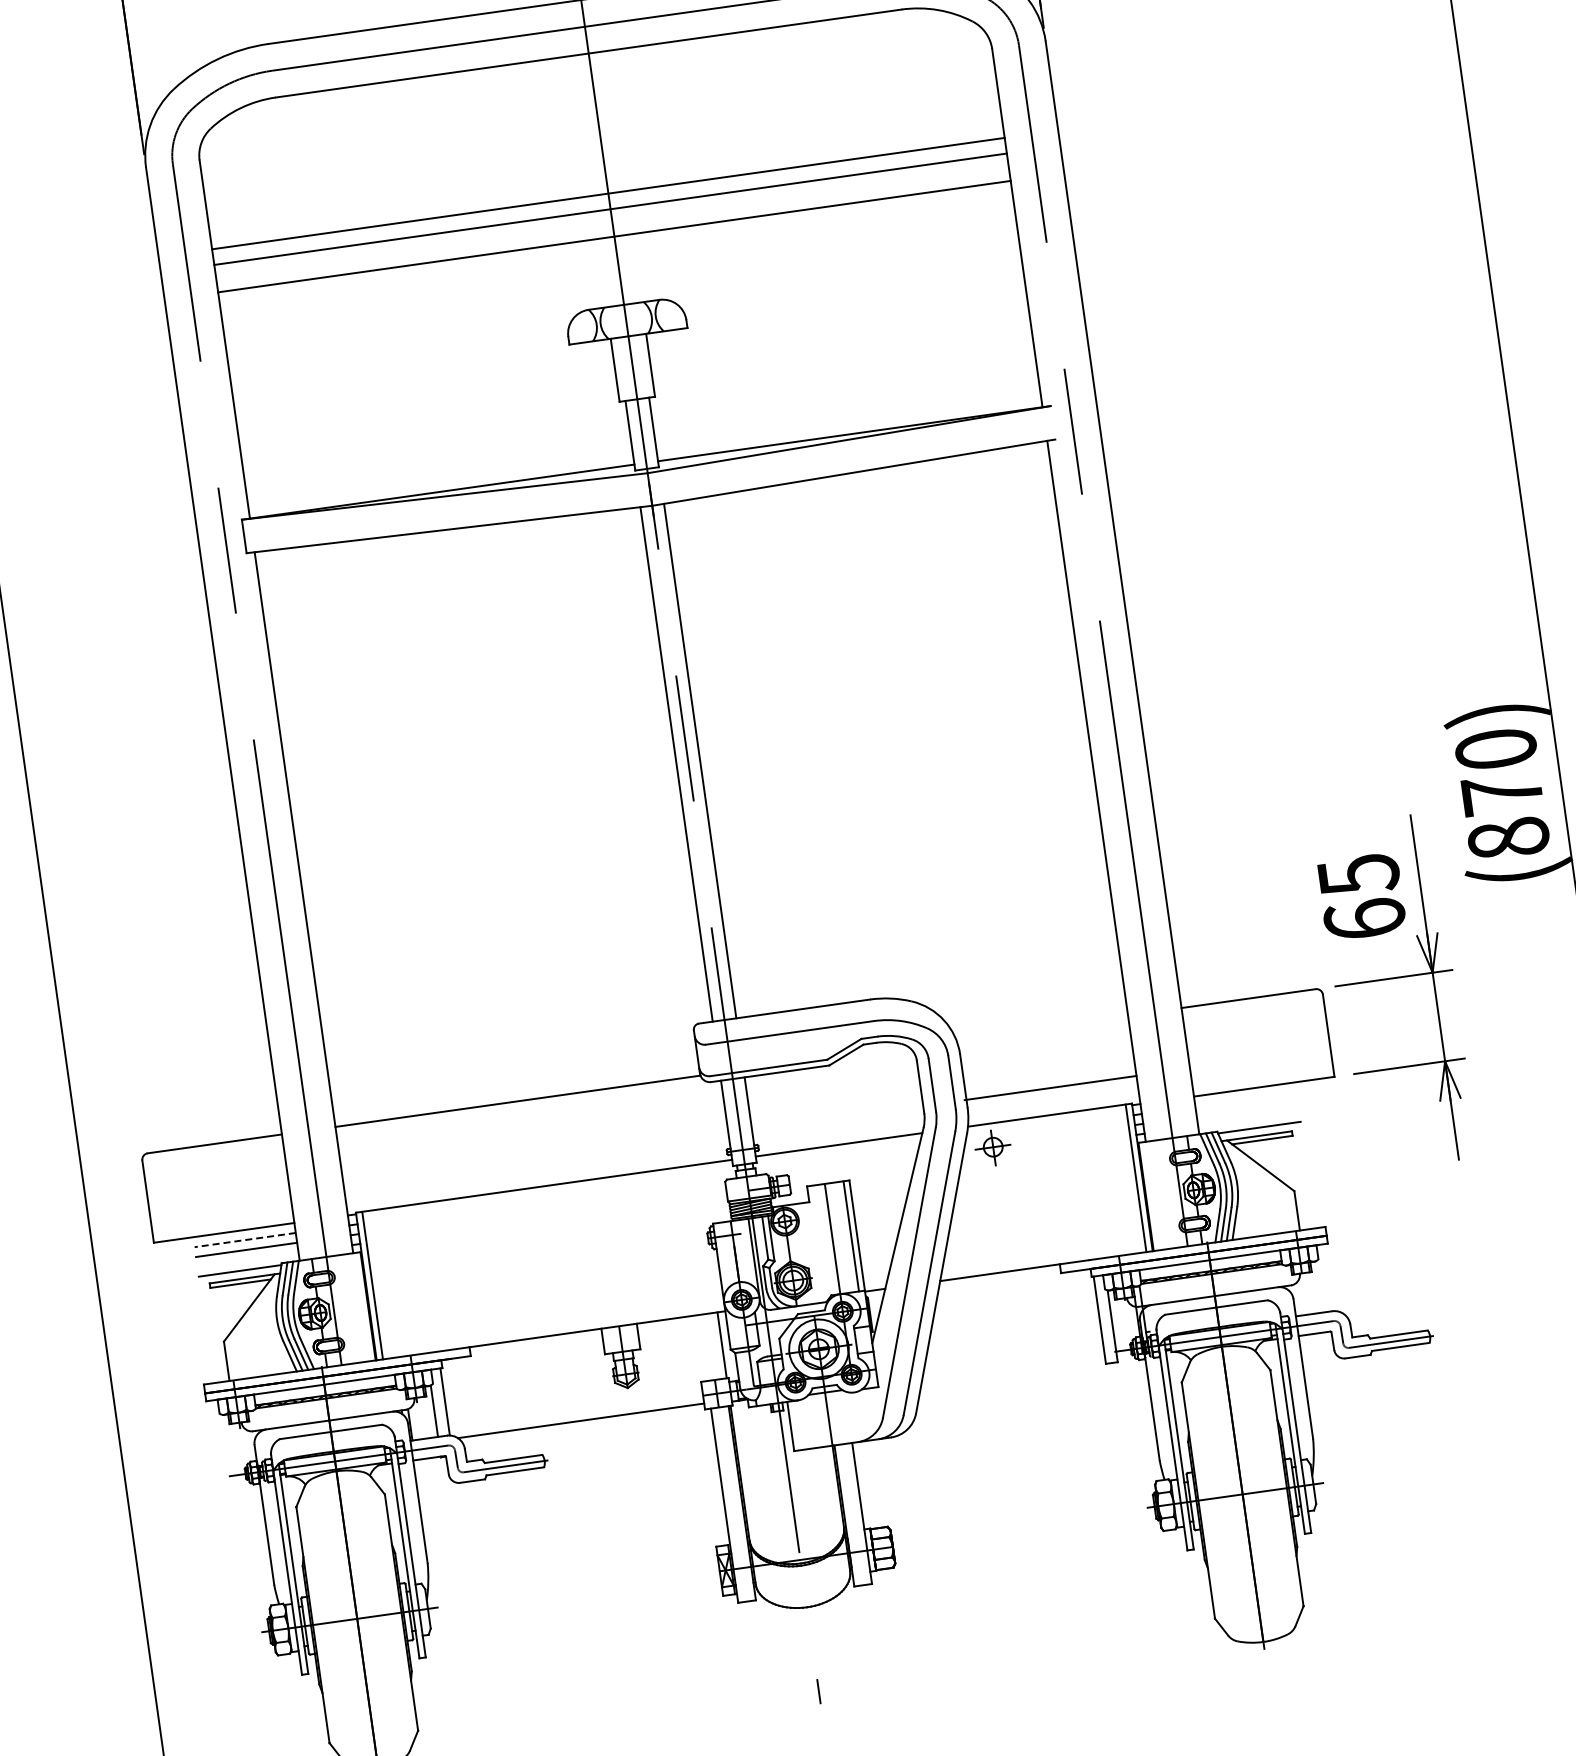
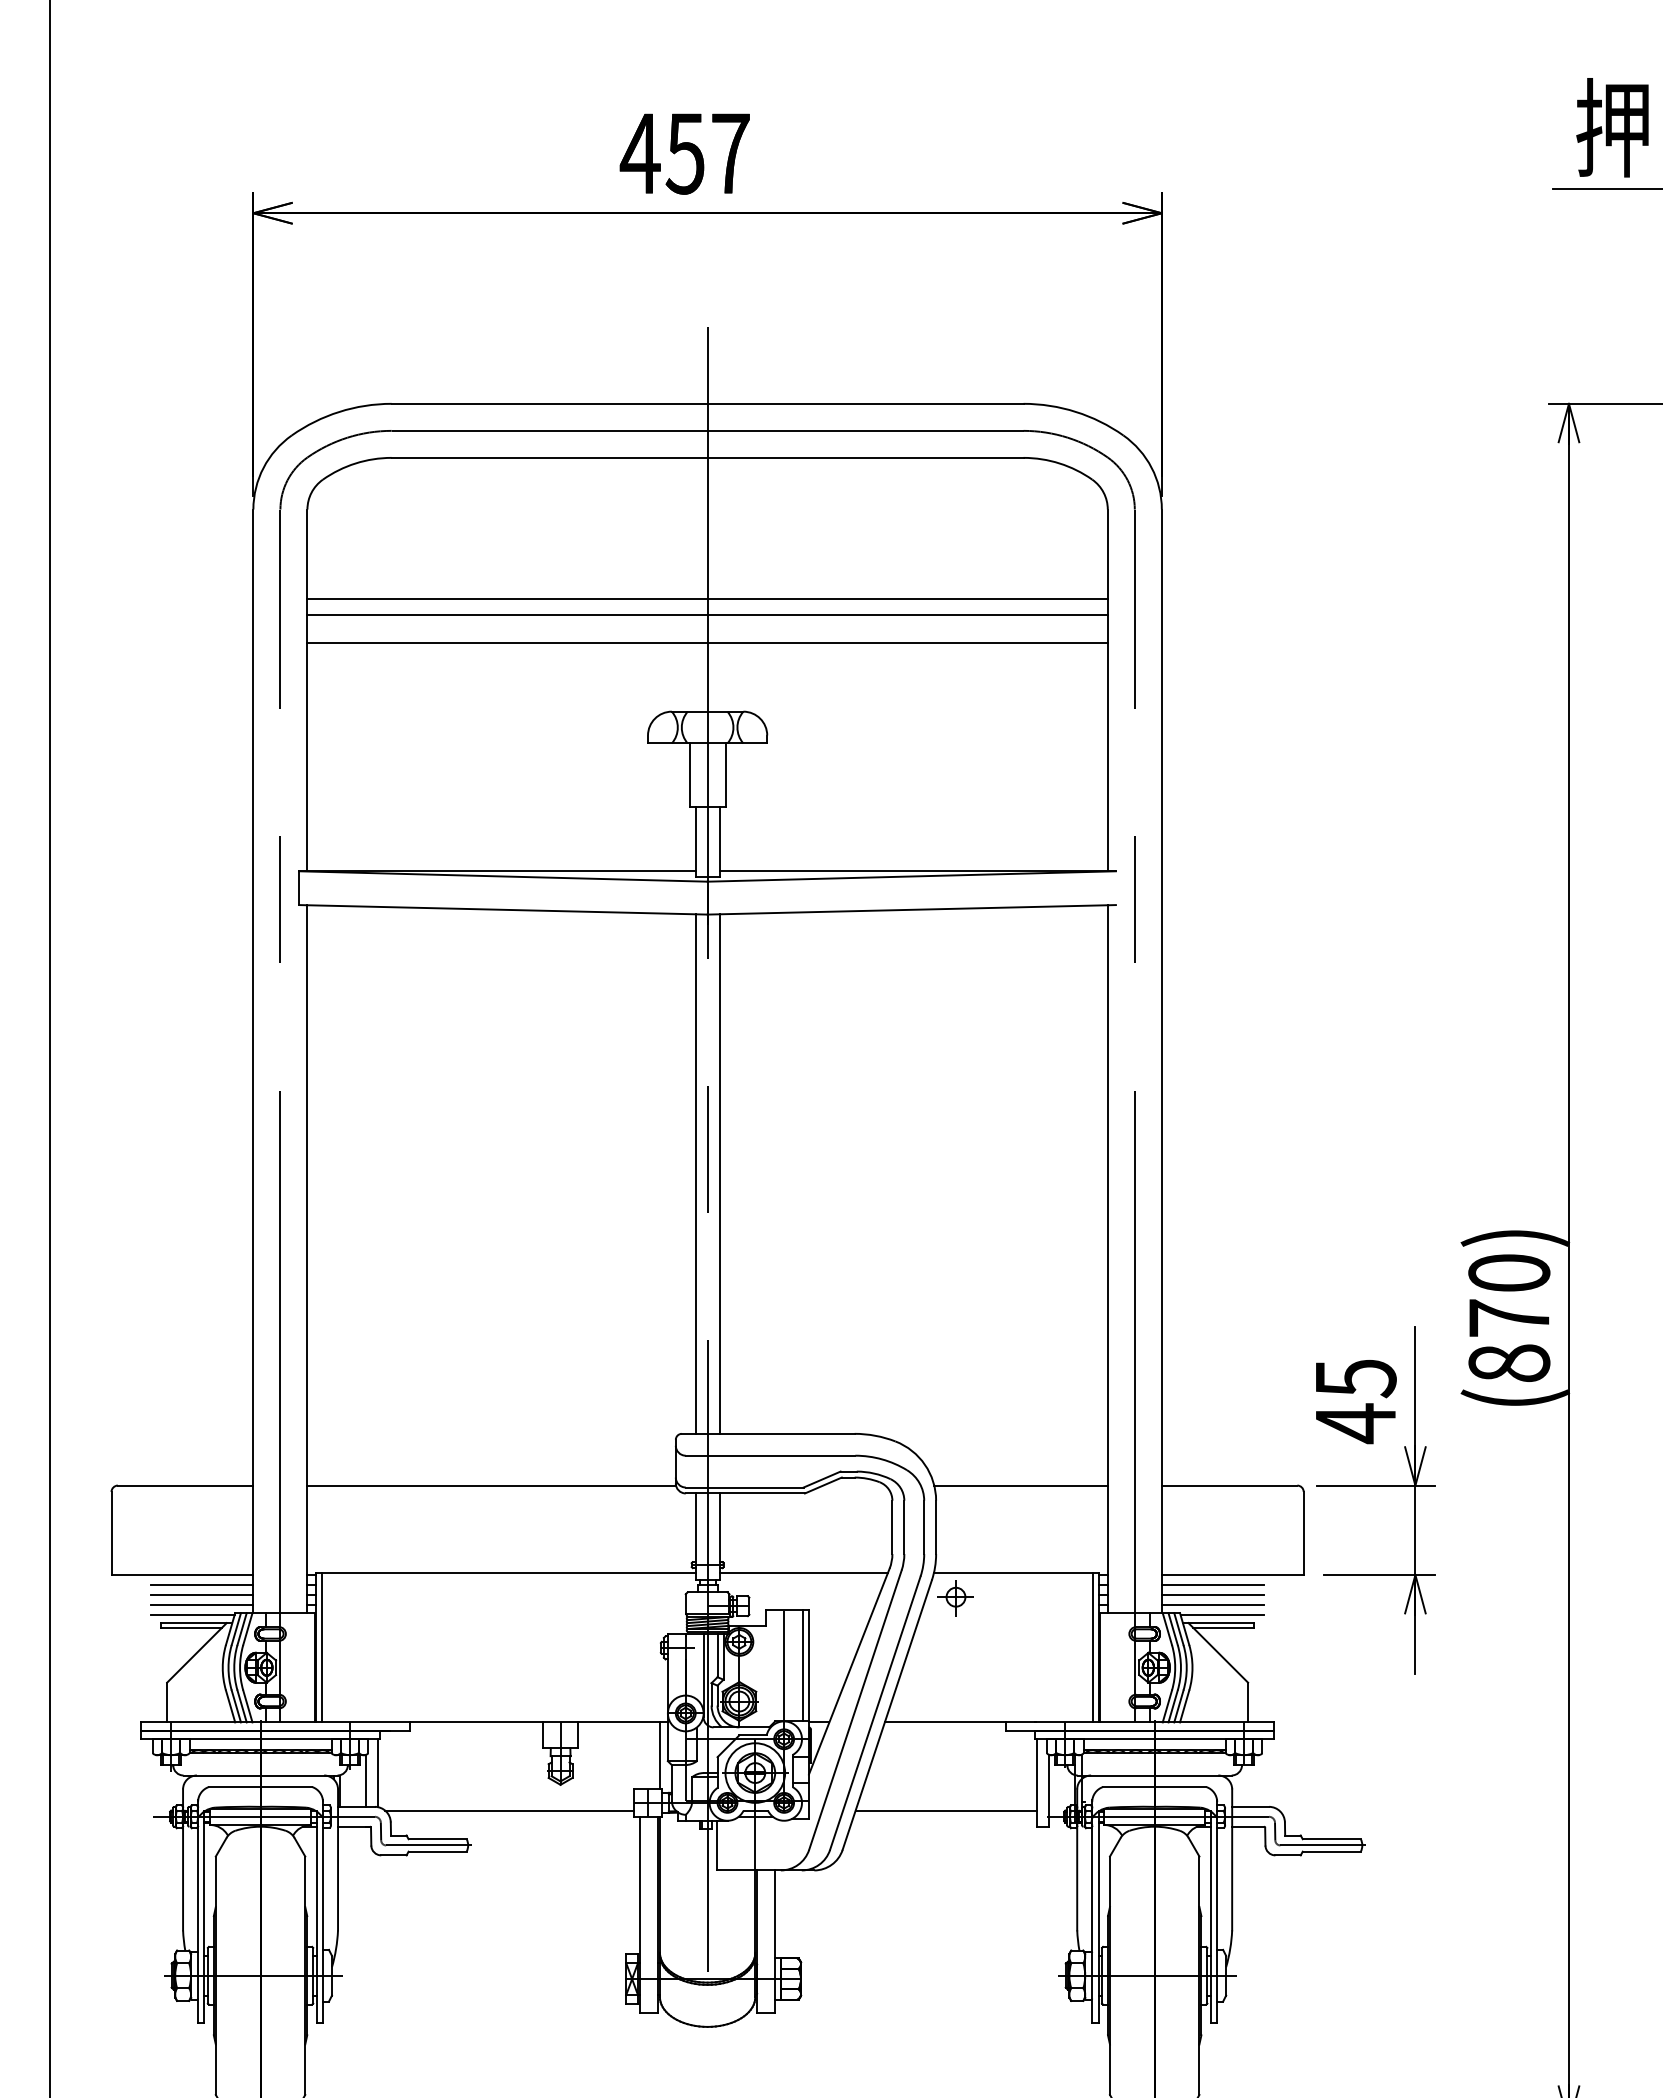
text: (1364, 919) -> (1355, 1423), 65 -> 45
line: (1050, 1088) -> (1020, 1485), moved
line: (1245, 1099) -> (1212, 1585), added
line: (1247, 1109) -> (1212, 1595), added
line: (1248, 1118) -> (1212, 1604), added
line: (244, 1240) -> (201, 1585), dashed -> solid
line: (248, 1259) -> (202, 1604), added
line: (1013, 1359) -> (946, 1810), added

